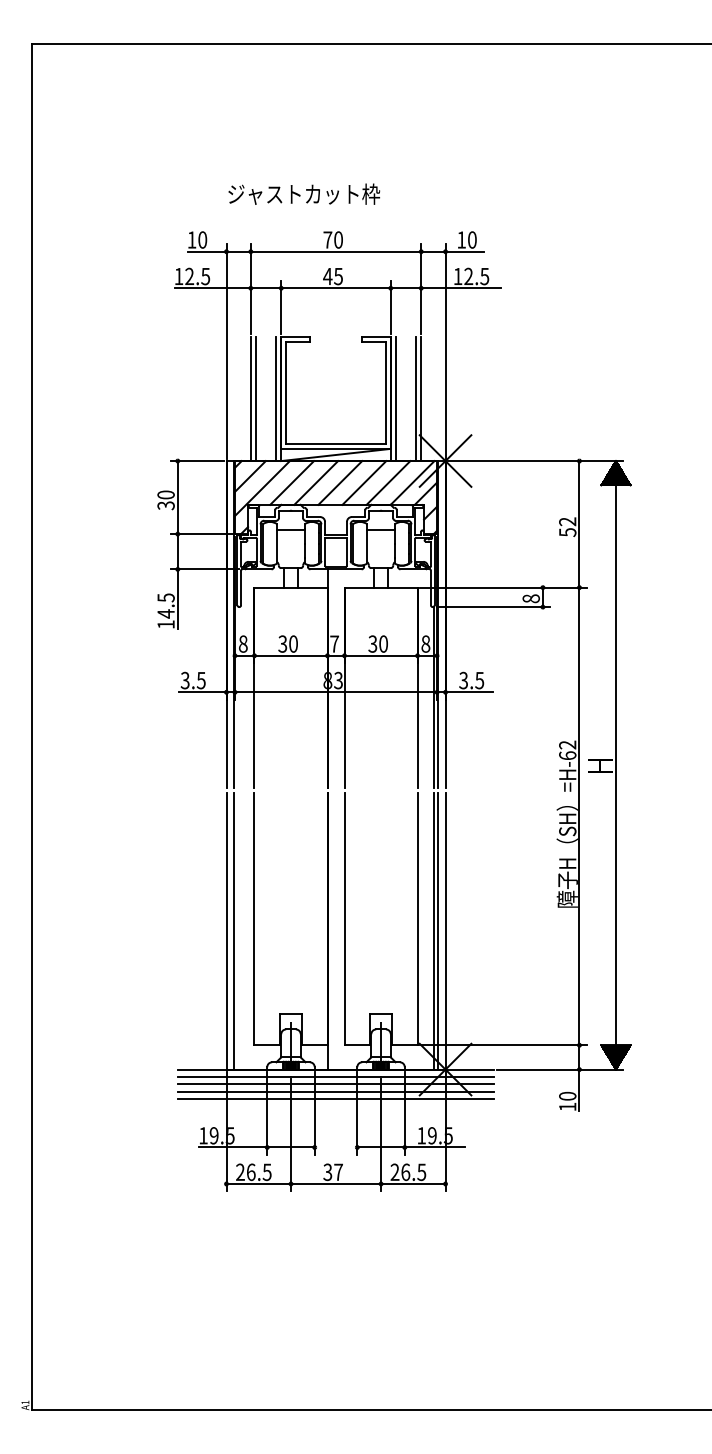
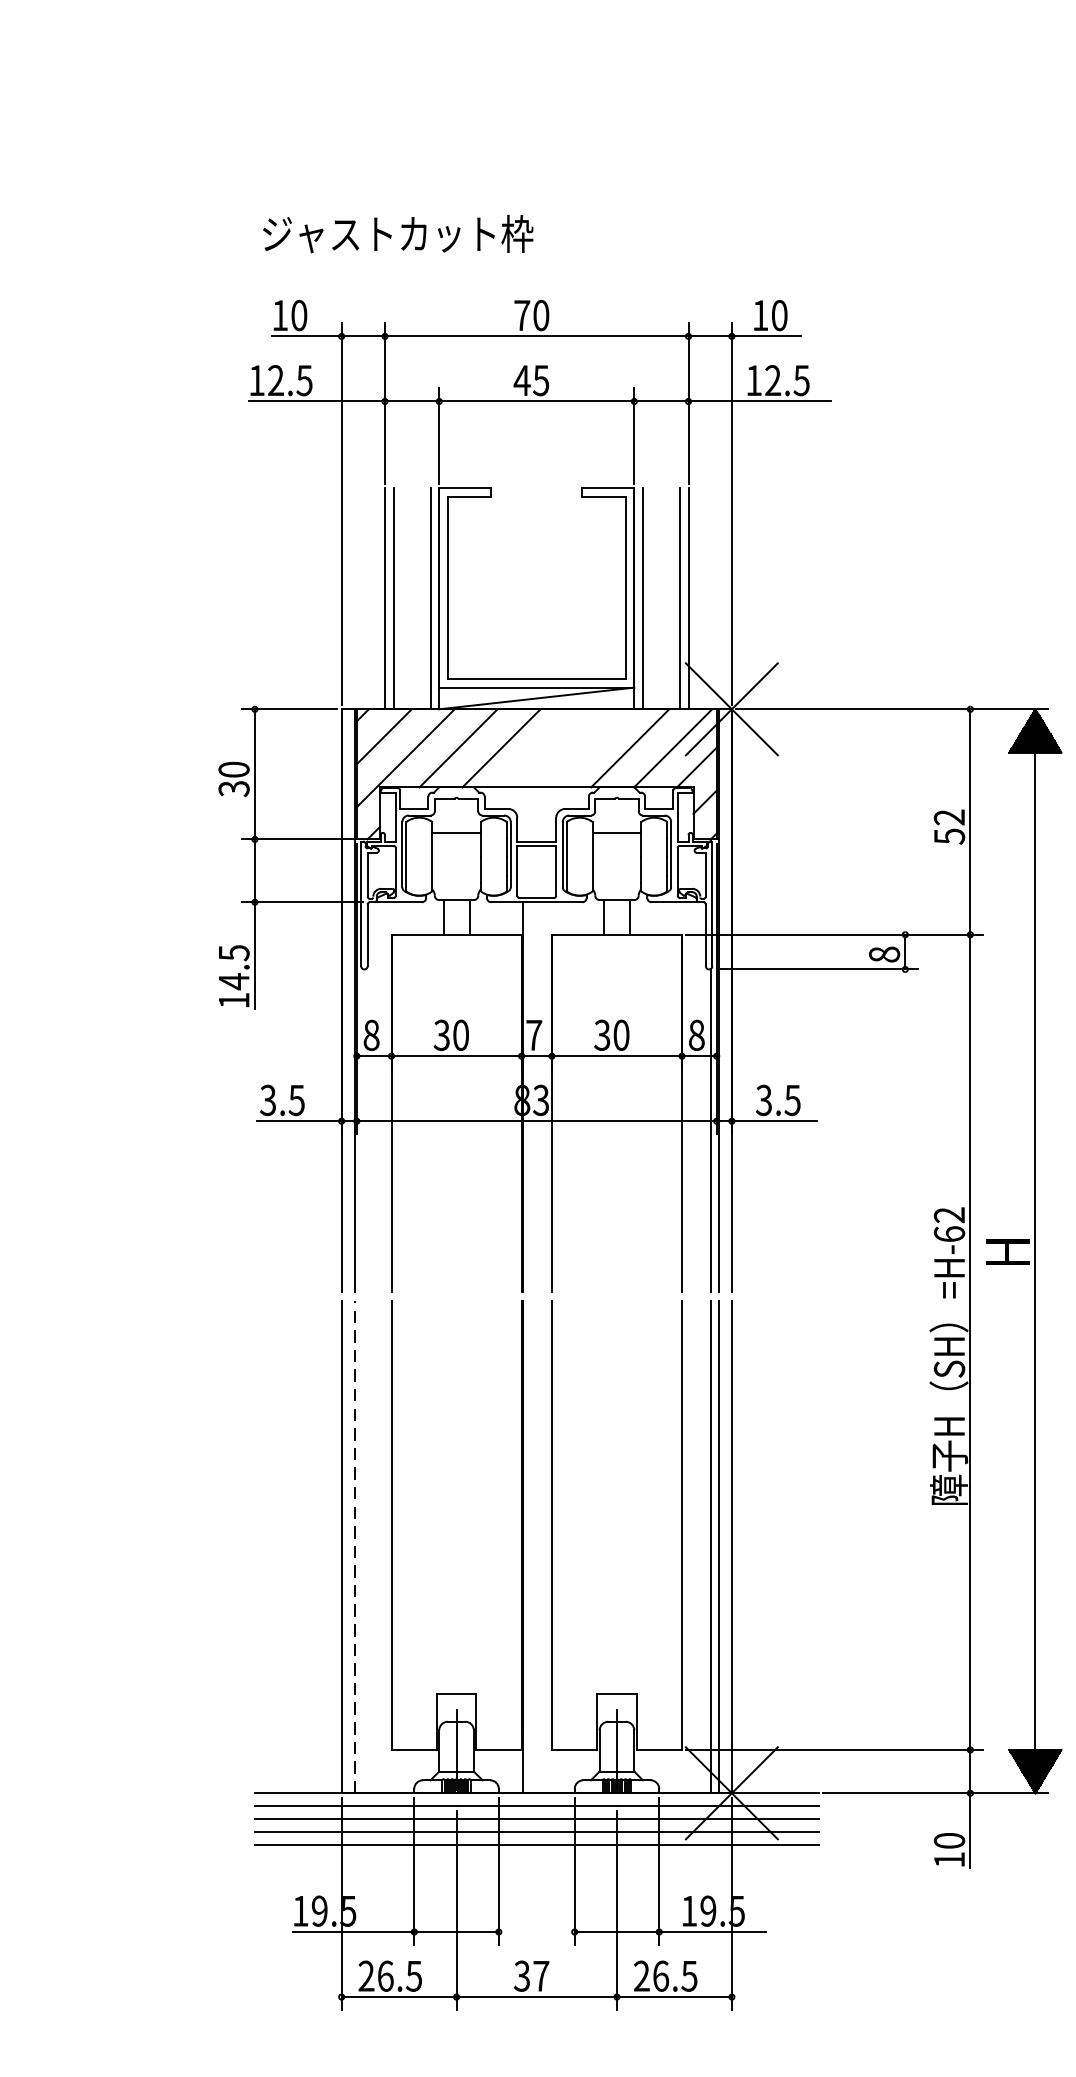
text: (304, 193) -> (398, 232), moved
line: (340, 482) -> (544, 747), removed
line: (364, 482) -> (587, 747), removed
line: (233, 930) -> (354, 1545), solid -> dashed

